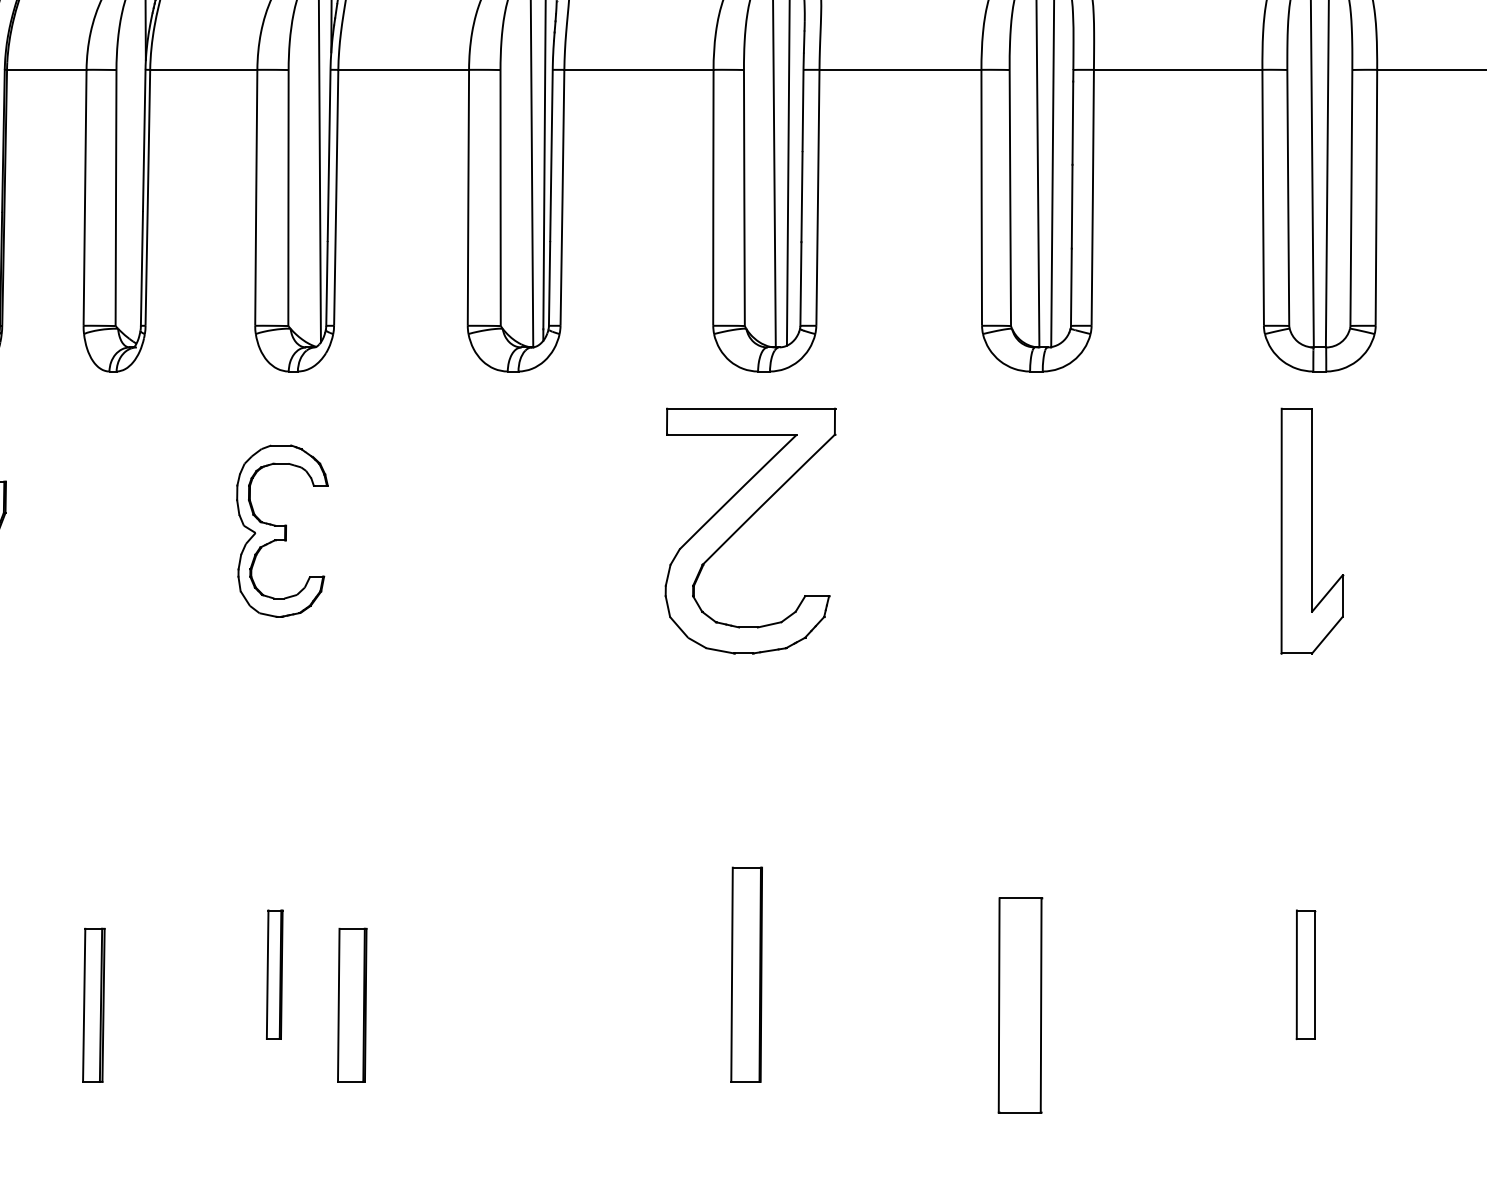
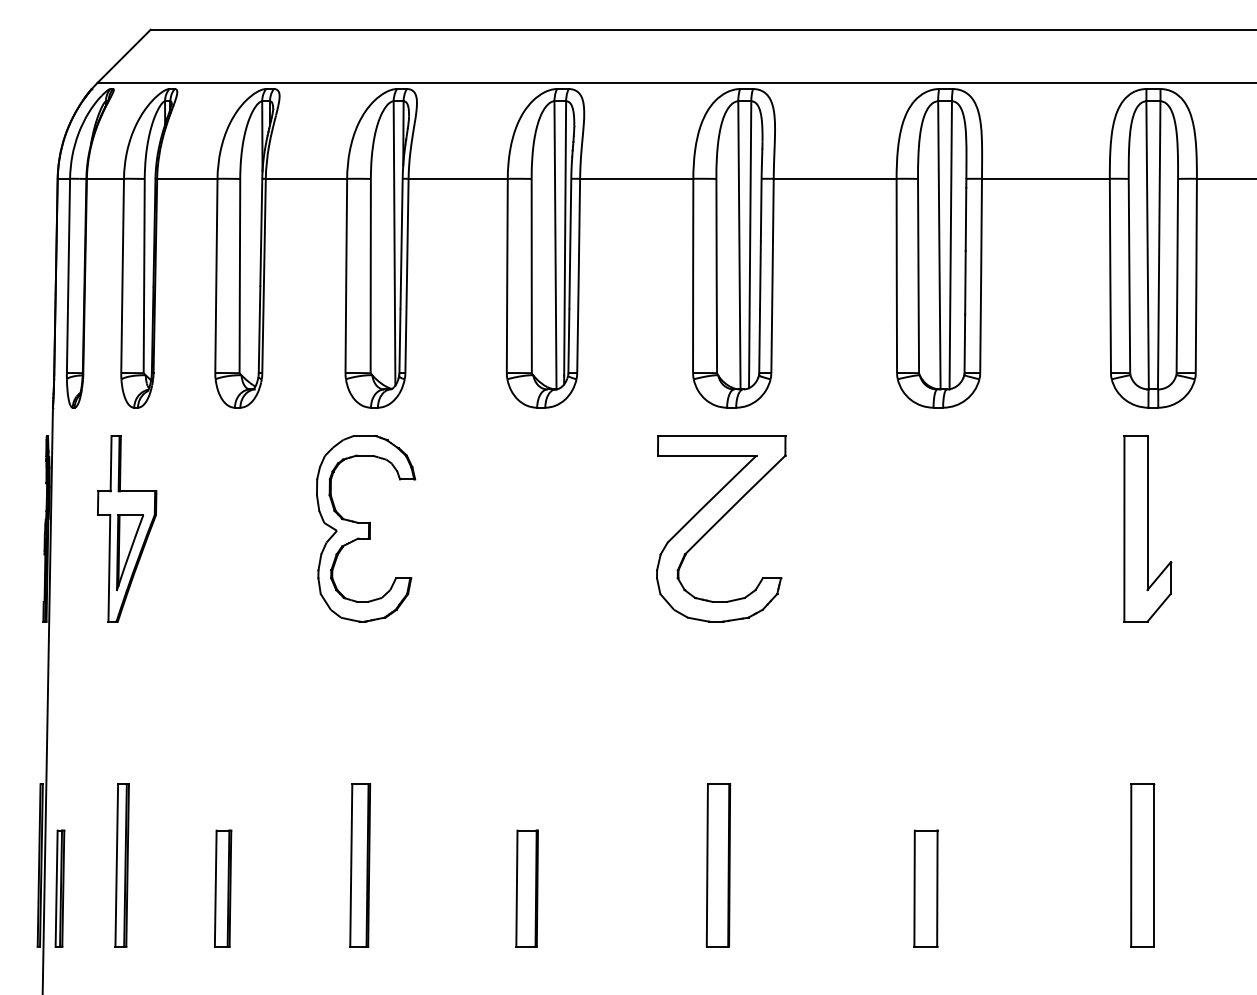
part: (282, 530) -> (366, 528), size x1.43
part: (274, 974) -> (360, 865), size x1.67
part: (1305, 974) -> (1142, 865), size x1.67
part: (351, 1005) -> (526, 888), moved
part: (1019, 1005) -> (925, 888), size x0.71

